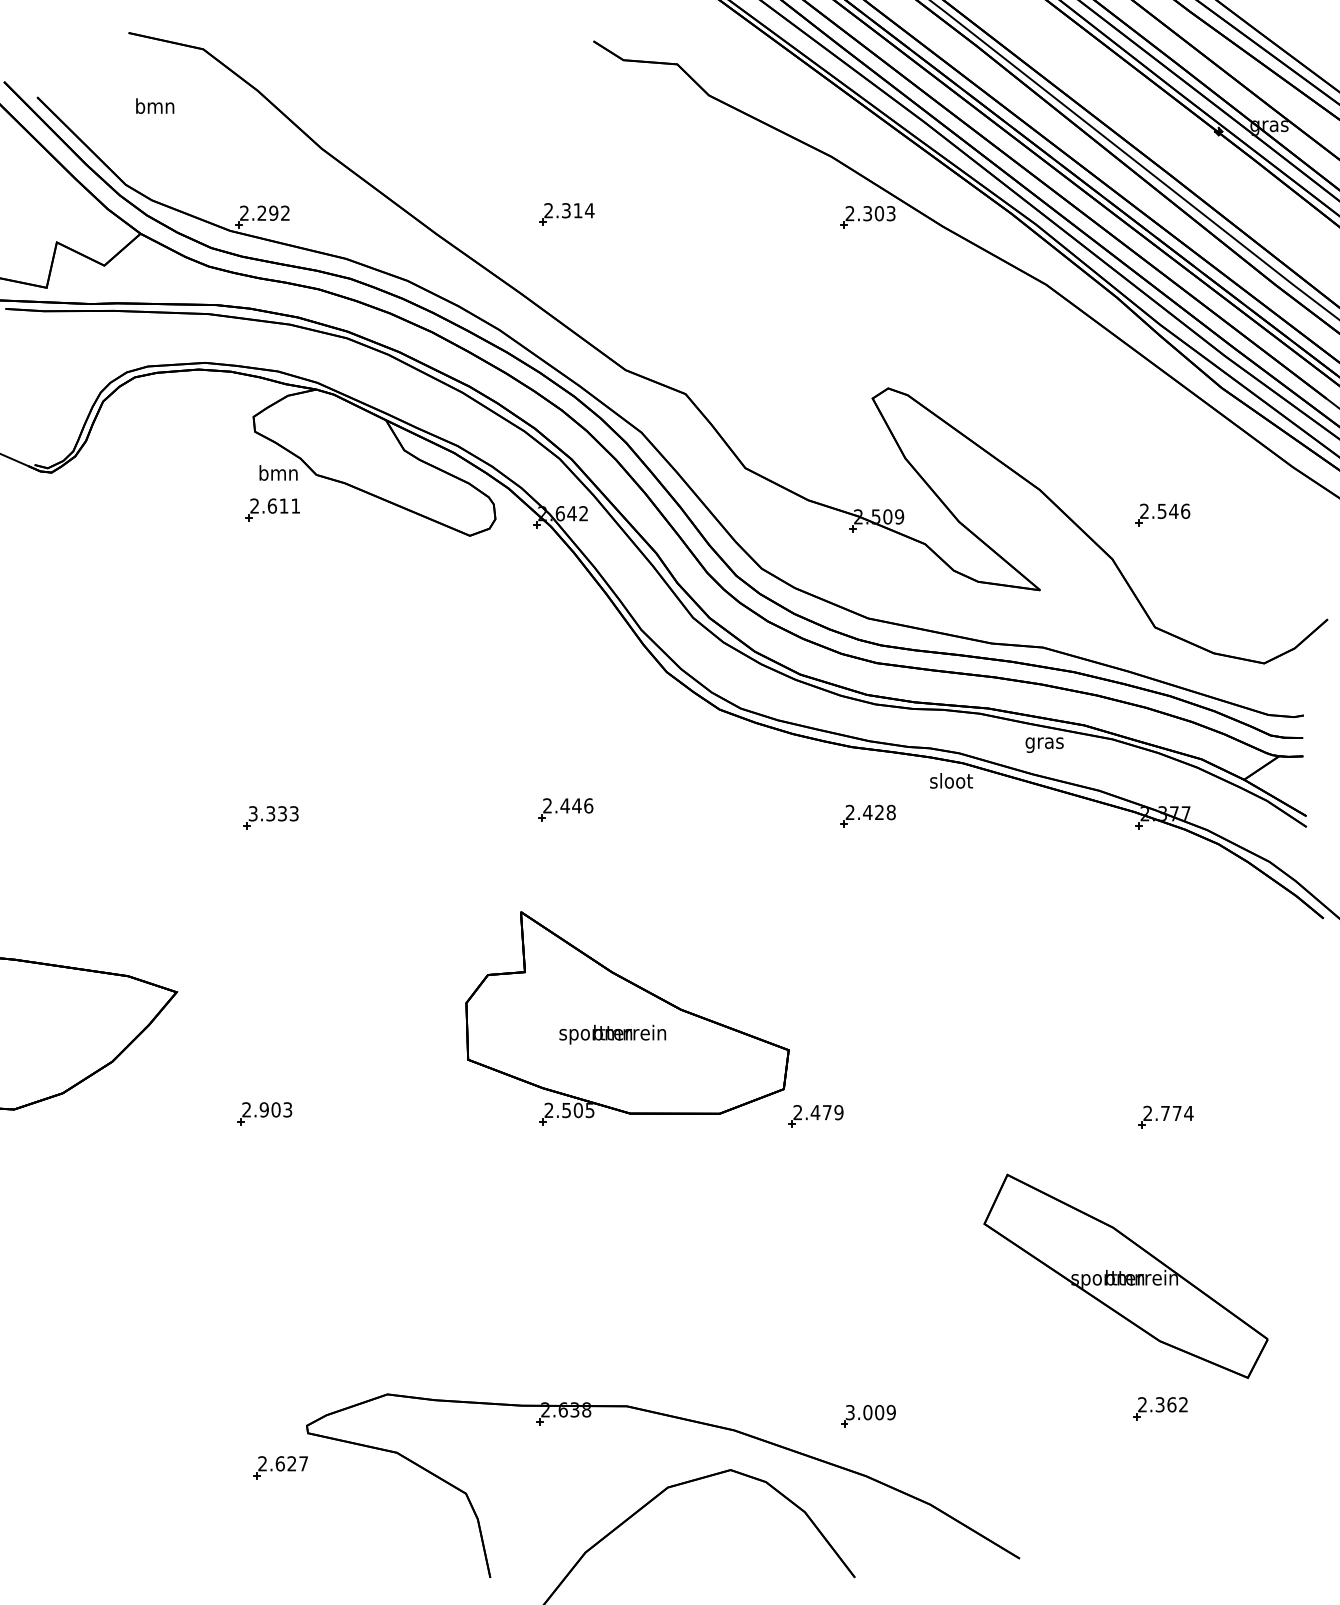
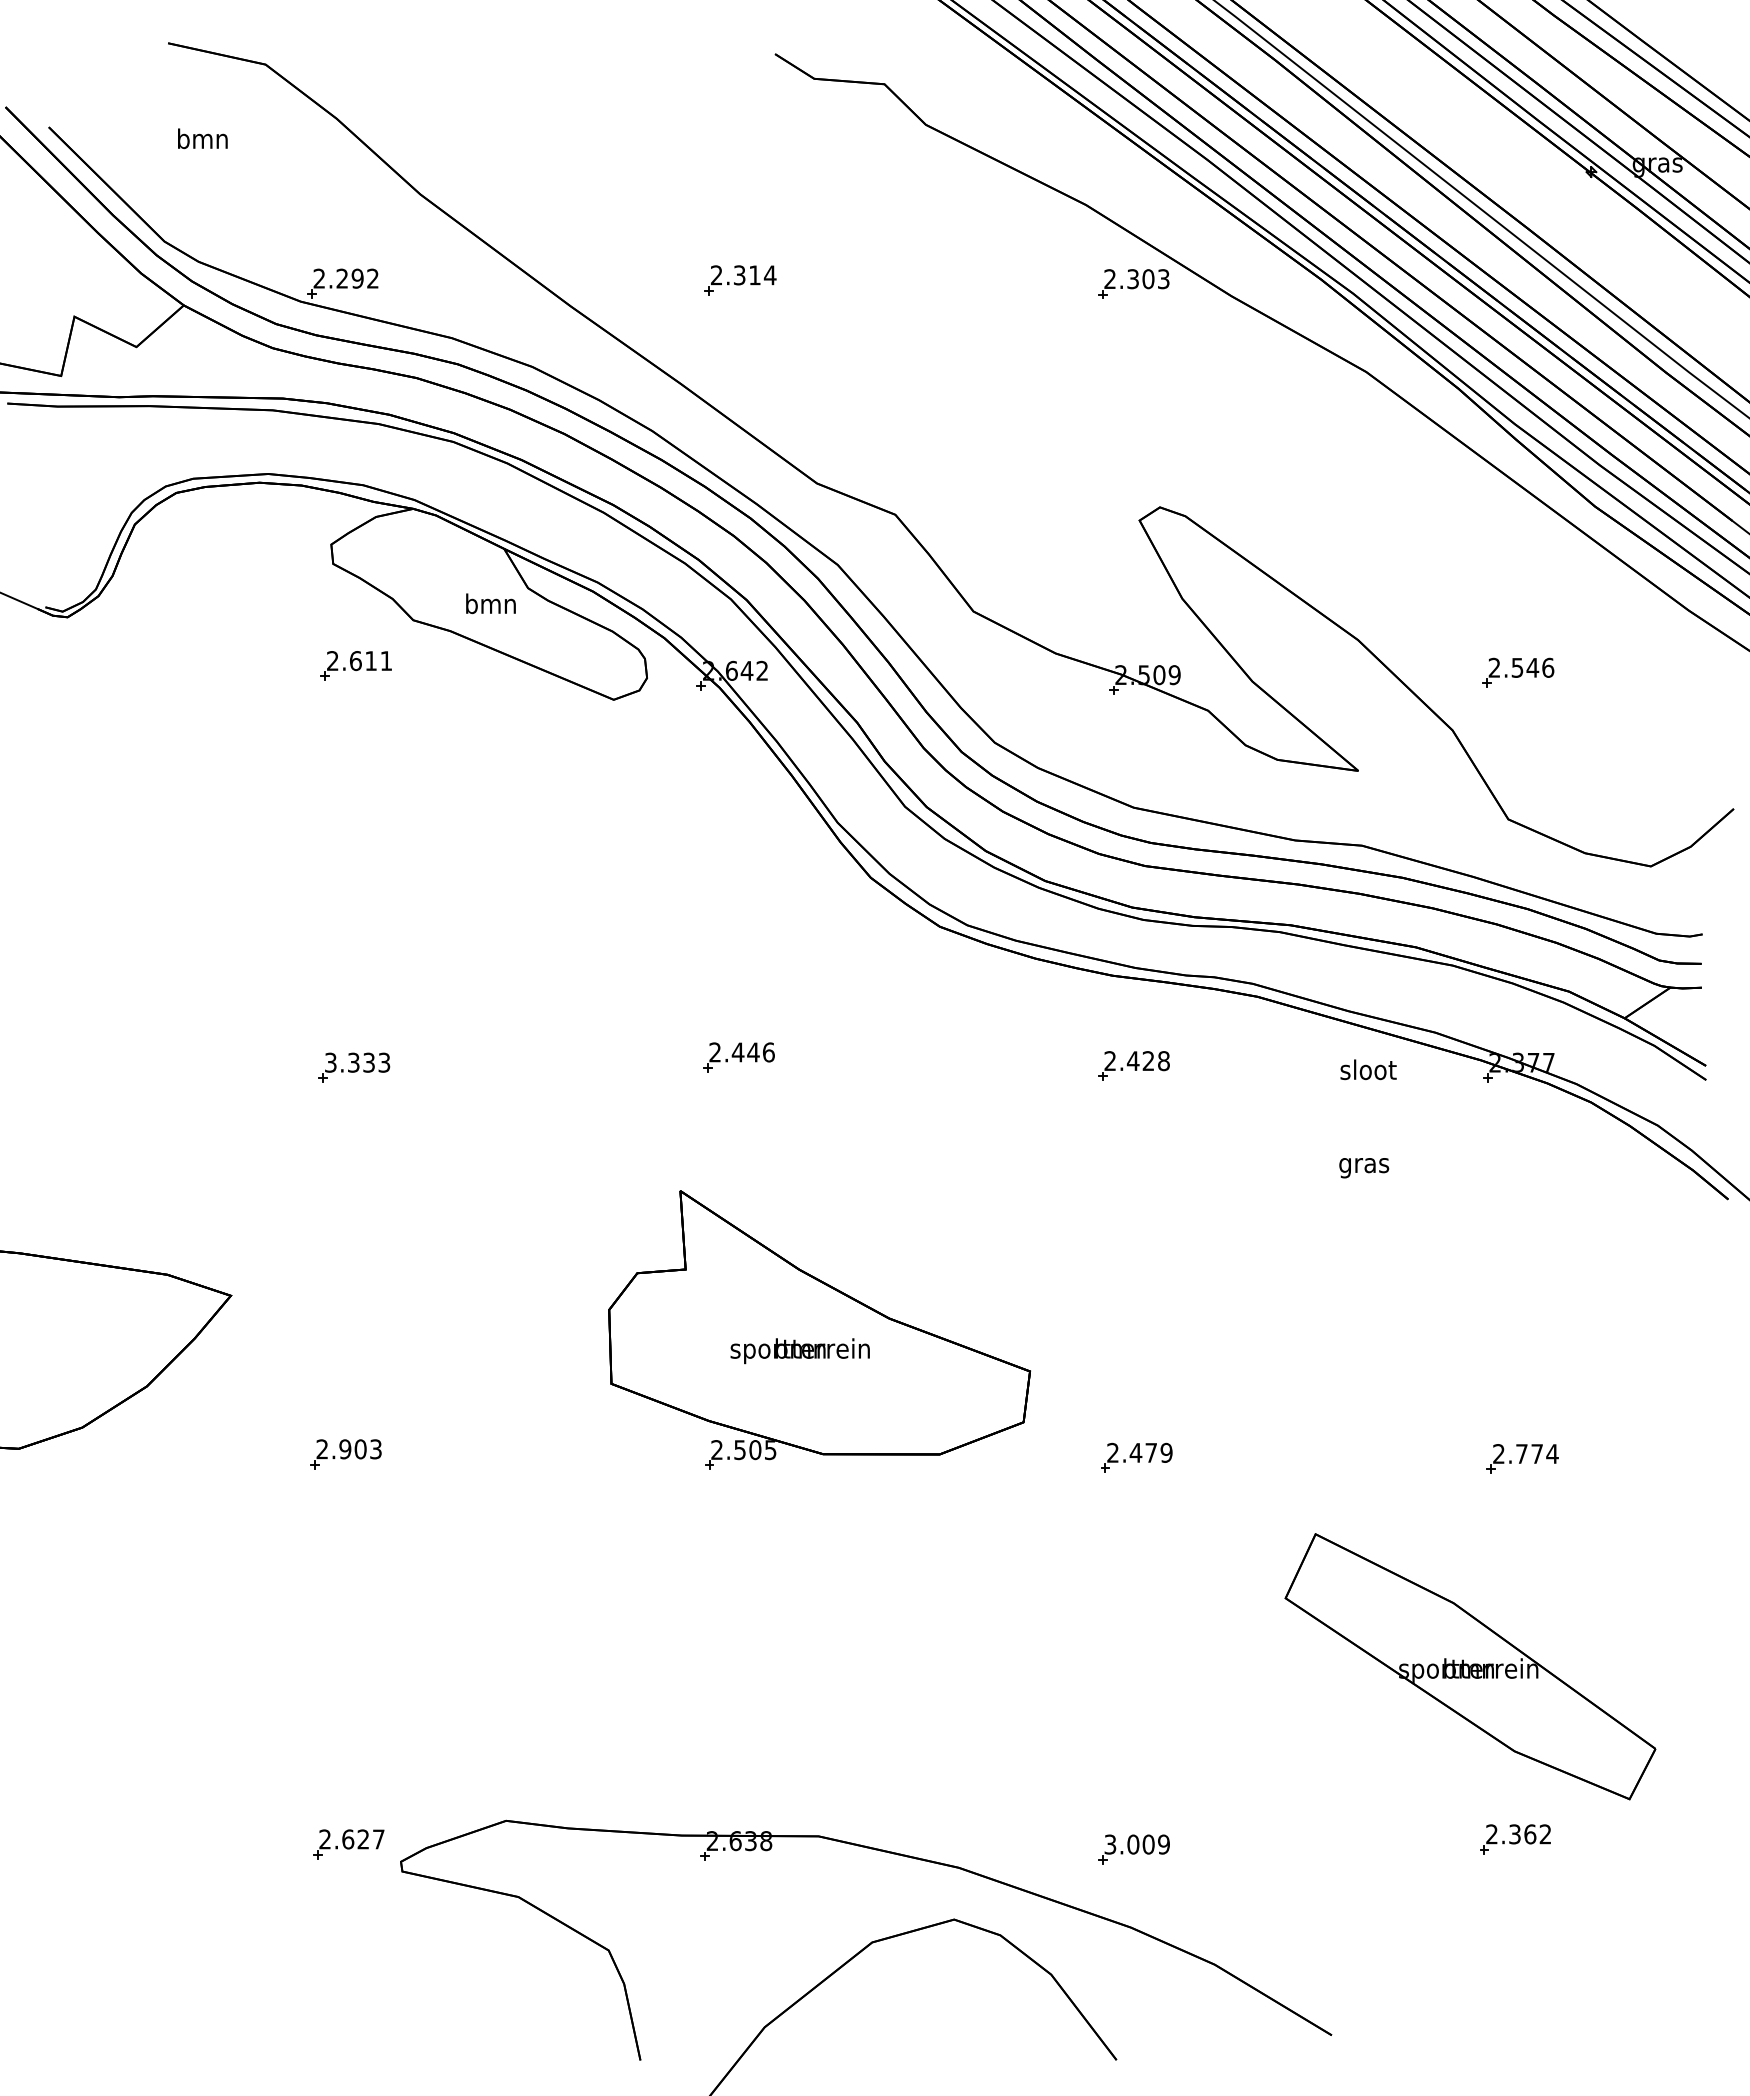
text: (278, 472) -> (490, 603), moved
text: (1044, 745) -> (1364, 1168), moved
text: (951, 780) -> (1368, 1069), moved
part: (815, 1116) -> (1136, 1457), moved
part: (280, 1467) -> (348, 1844), moved

